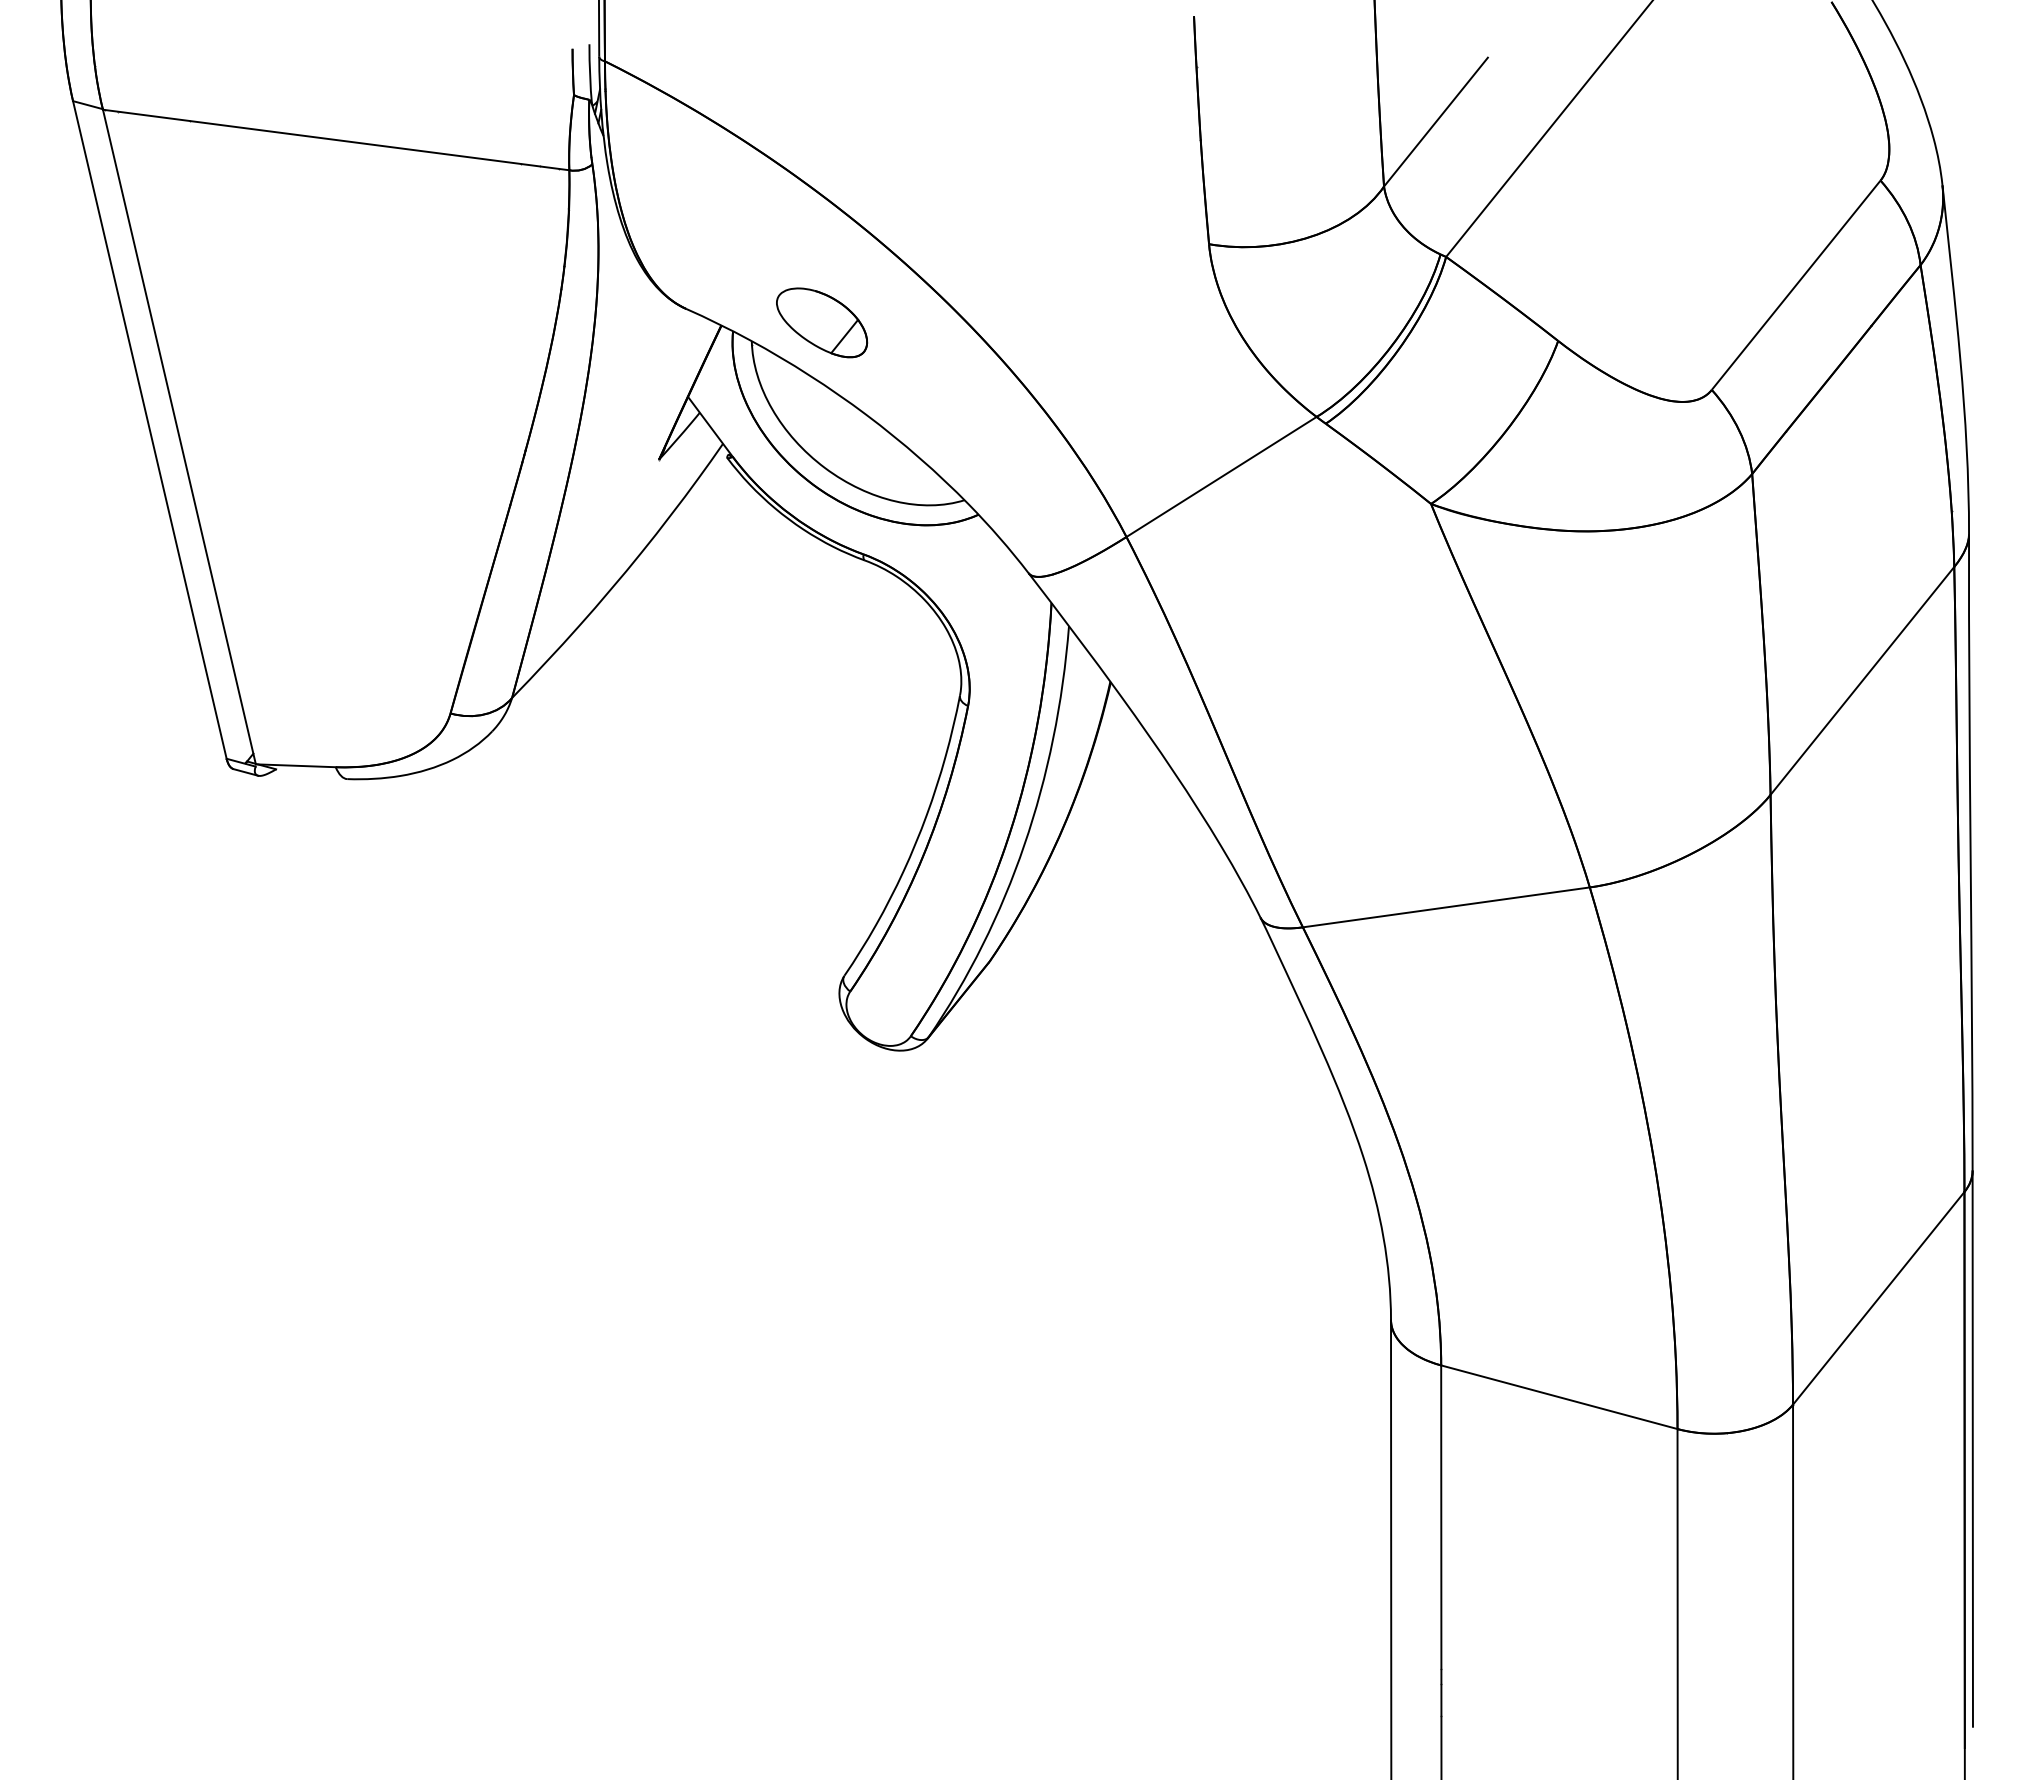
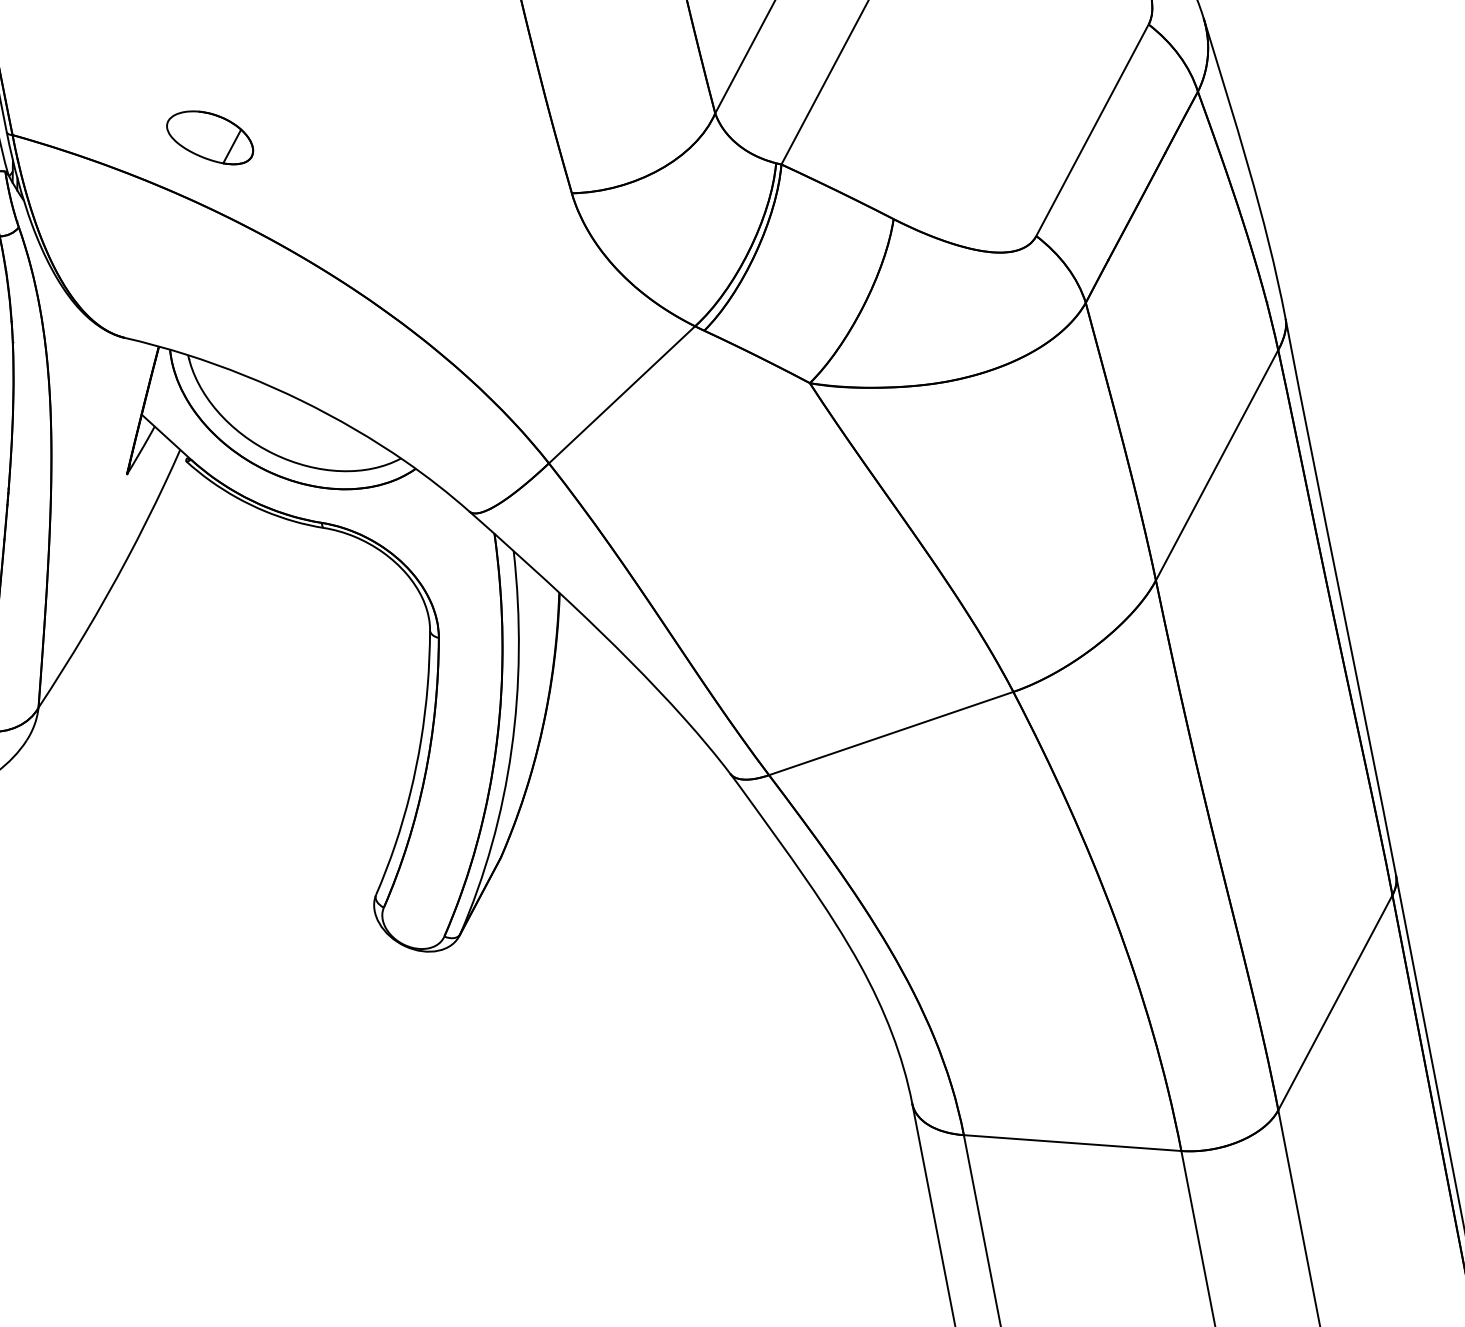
part: (822, 322) -> (210, 137), moved

